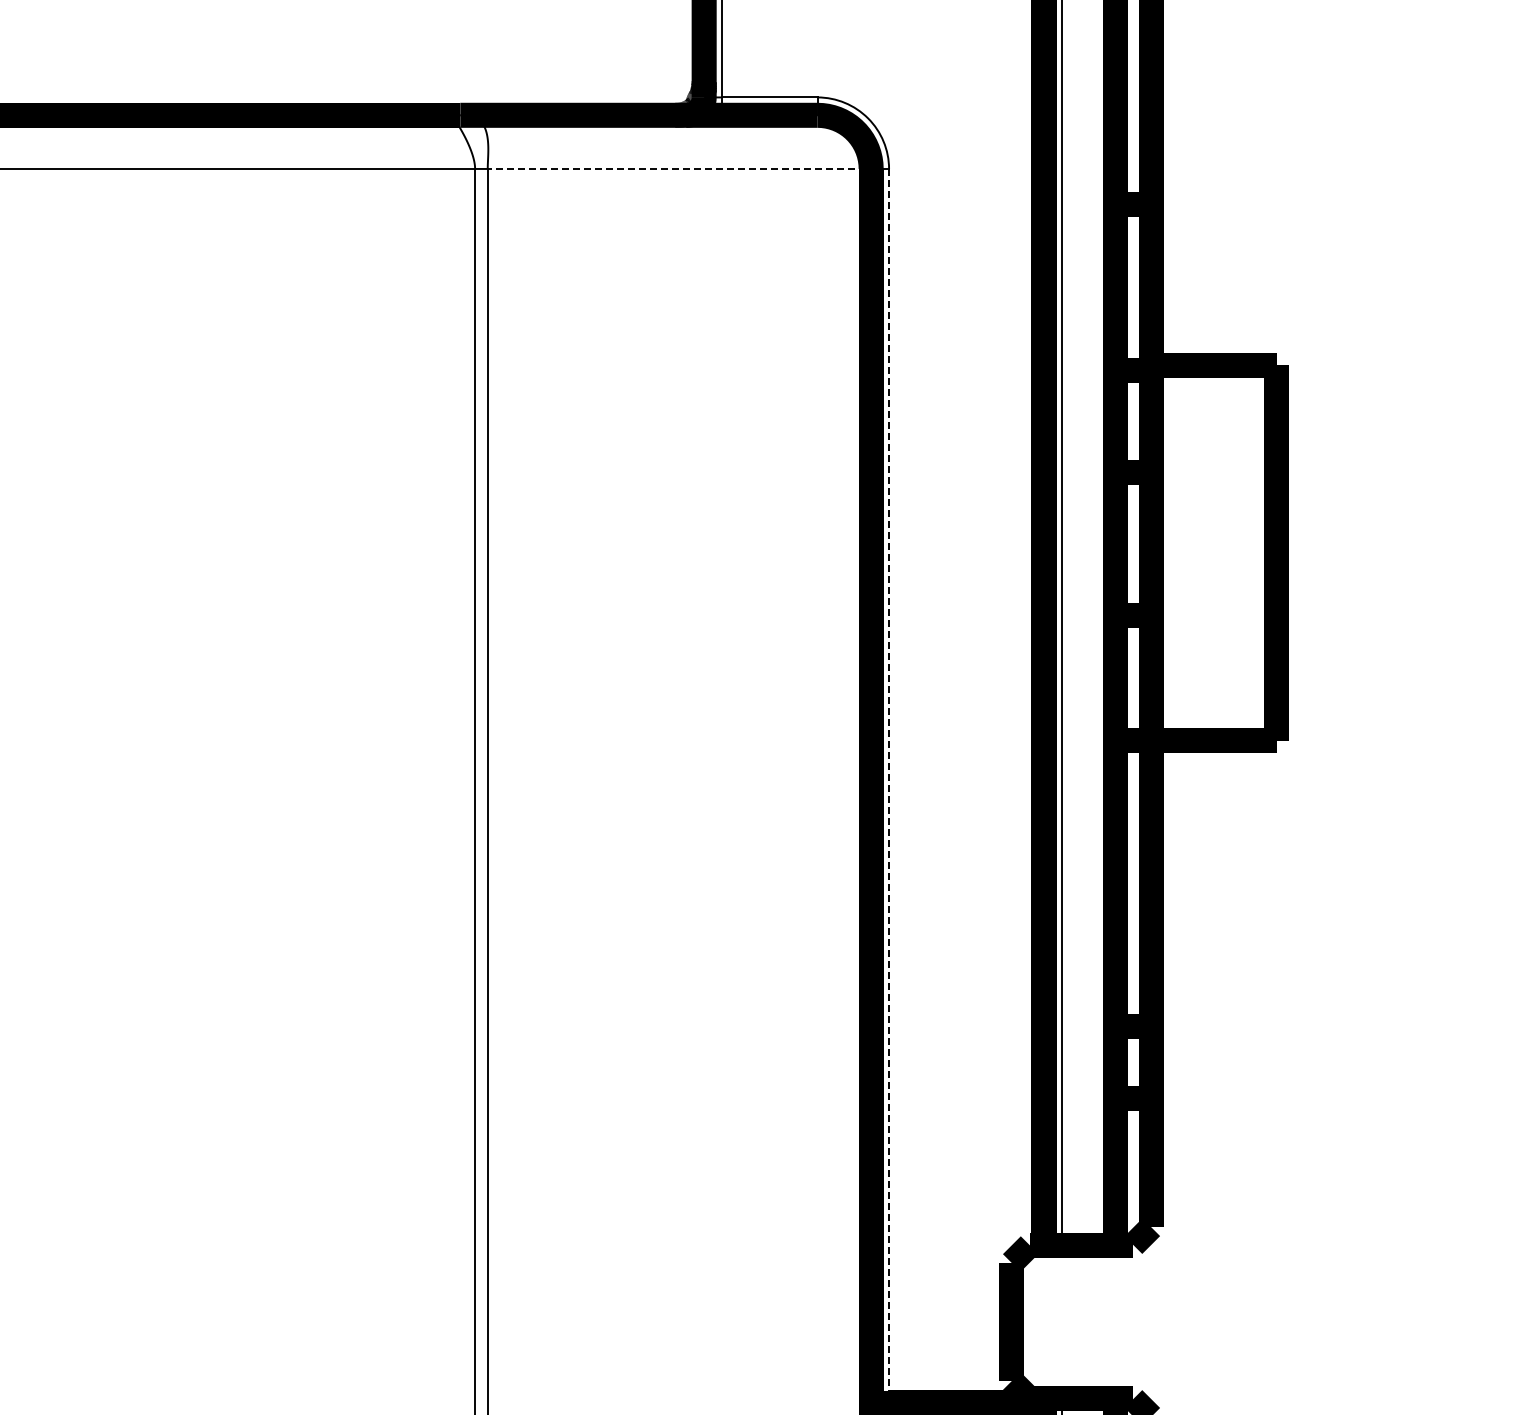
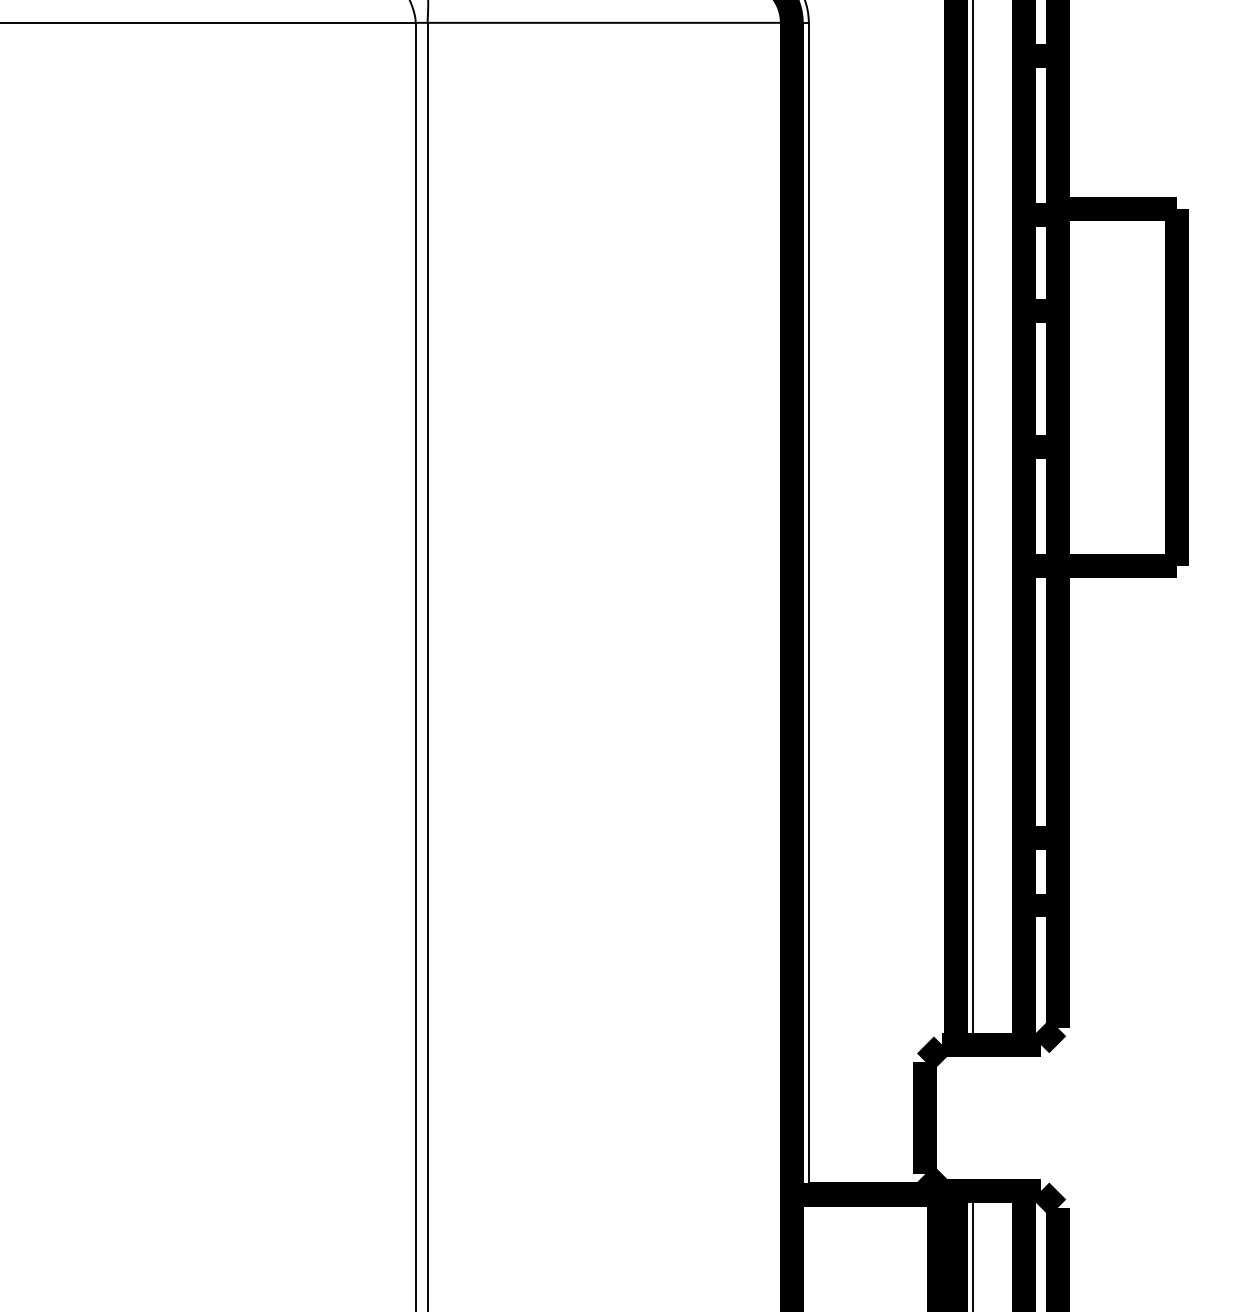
line: (676, 168) -> (606, 22), dashed -> solid
line: (889, 786) -> (809, 609), dashed -> solid

